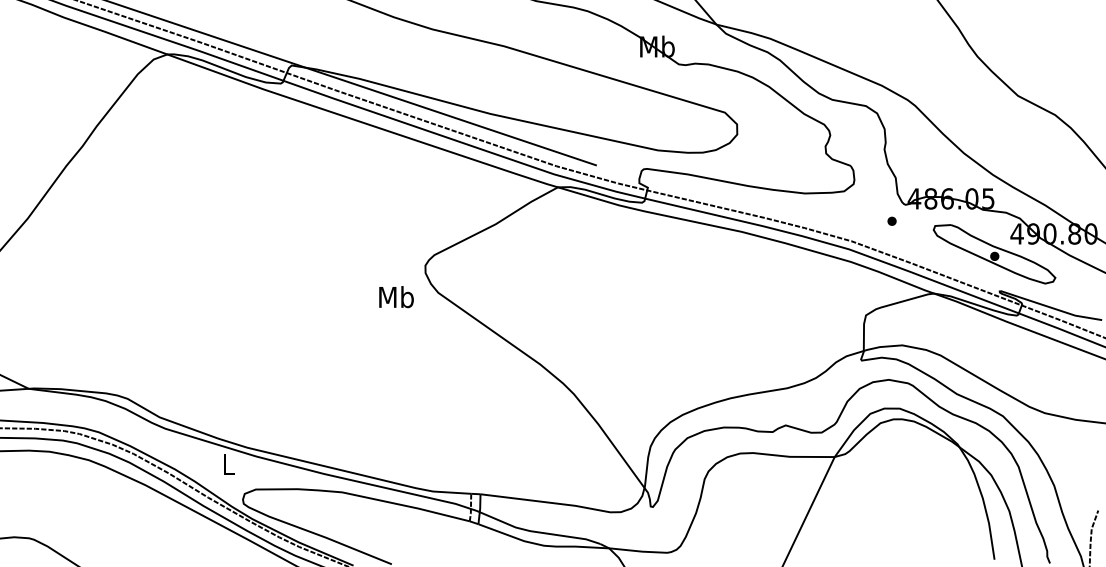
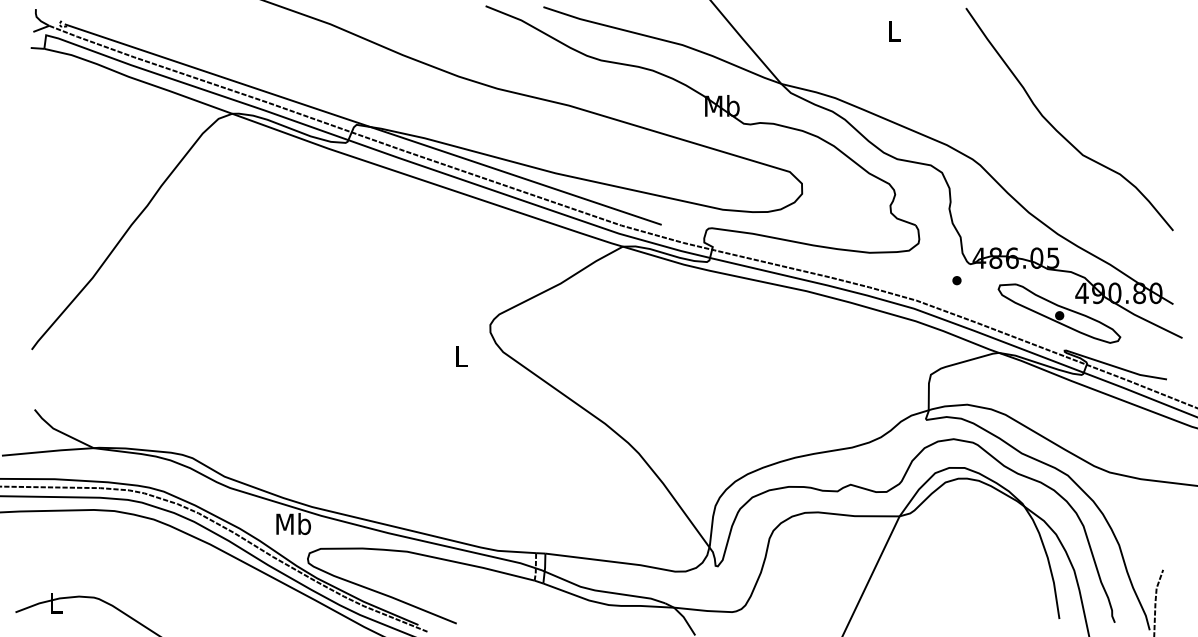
text: (396, 297) -> (461, 356), Mb -> L
text: (228, 465) -> (293, 524), L -> Mb

